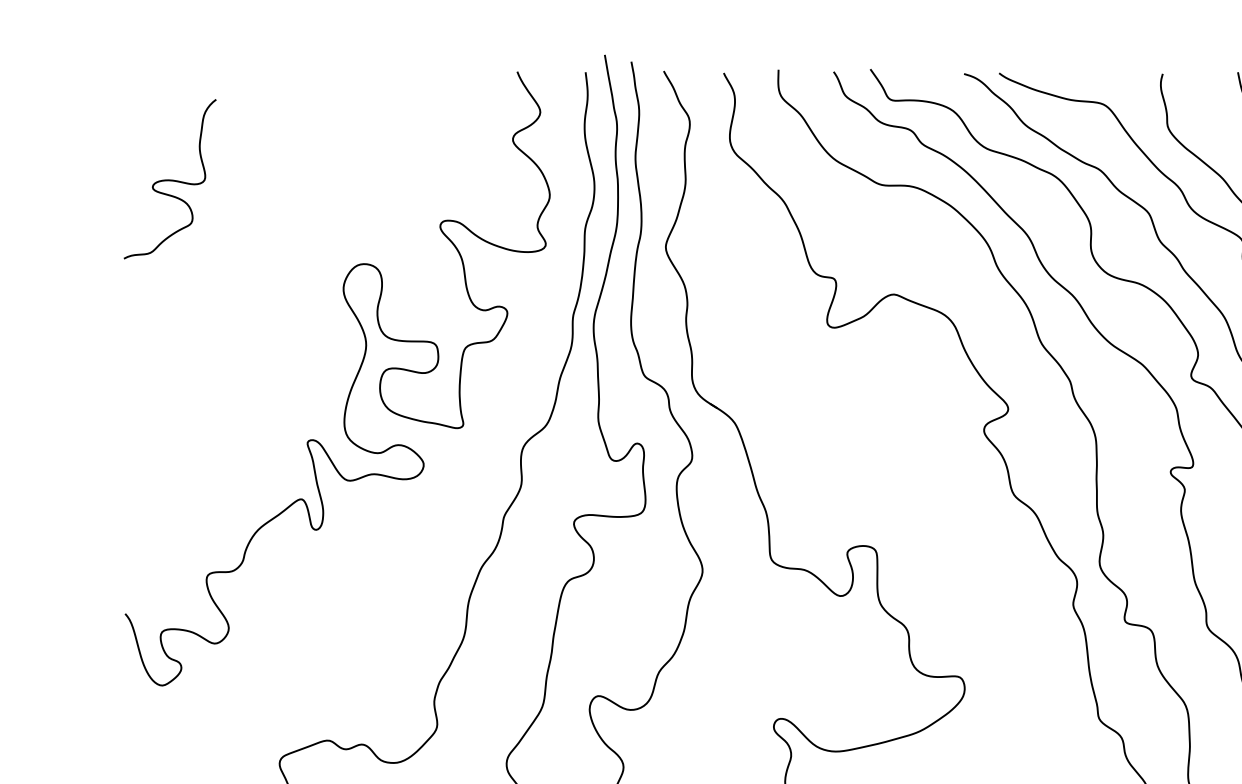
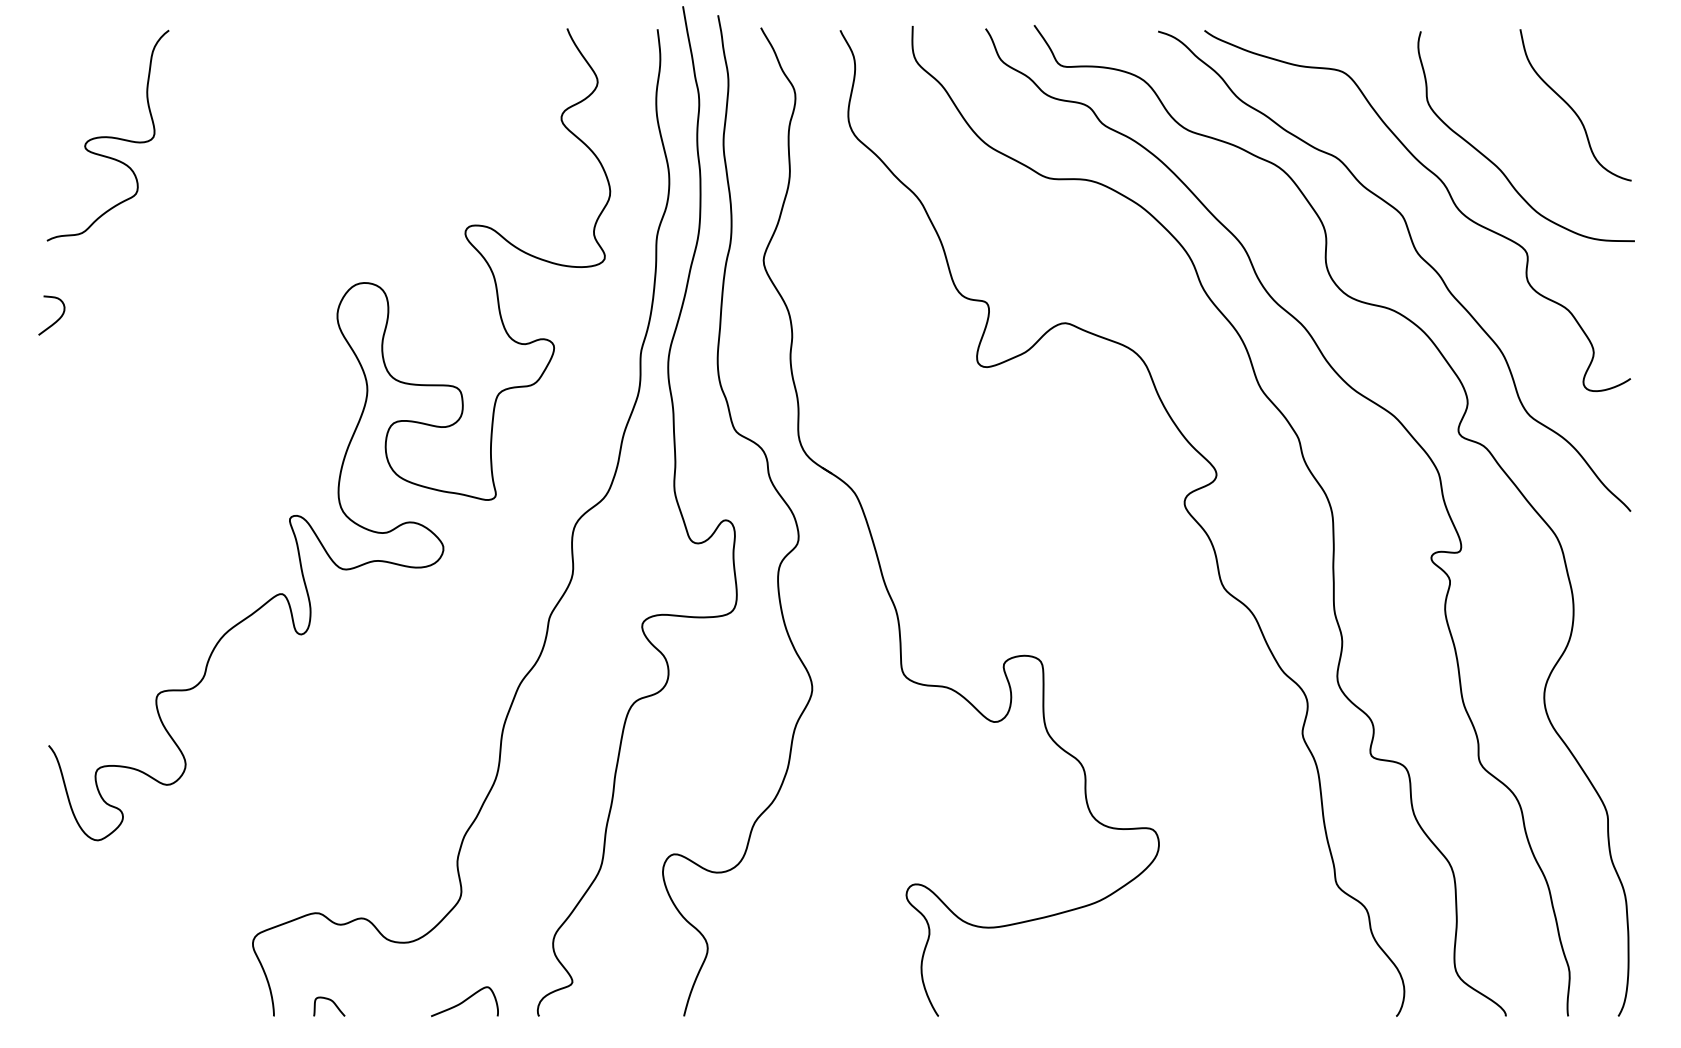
curve: (169, 179) -> (107, 136), moved
curve: (131, 292) -> (56, 320), added

